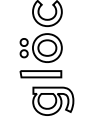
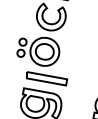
part: (40, 74) -> (46, 78), moved

